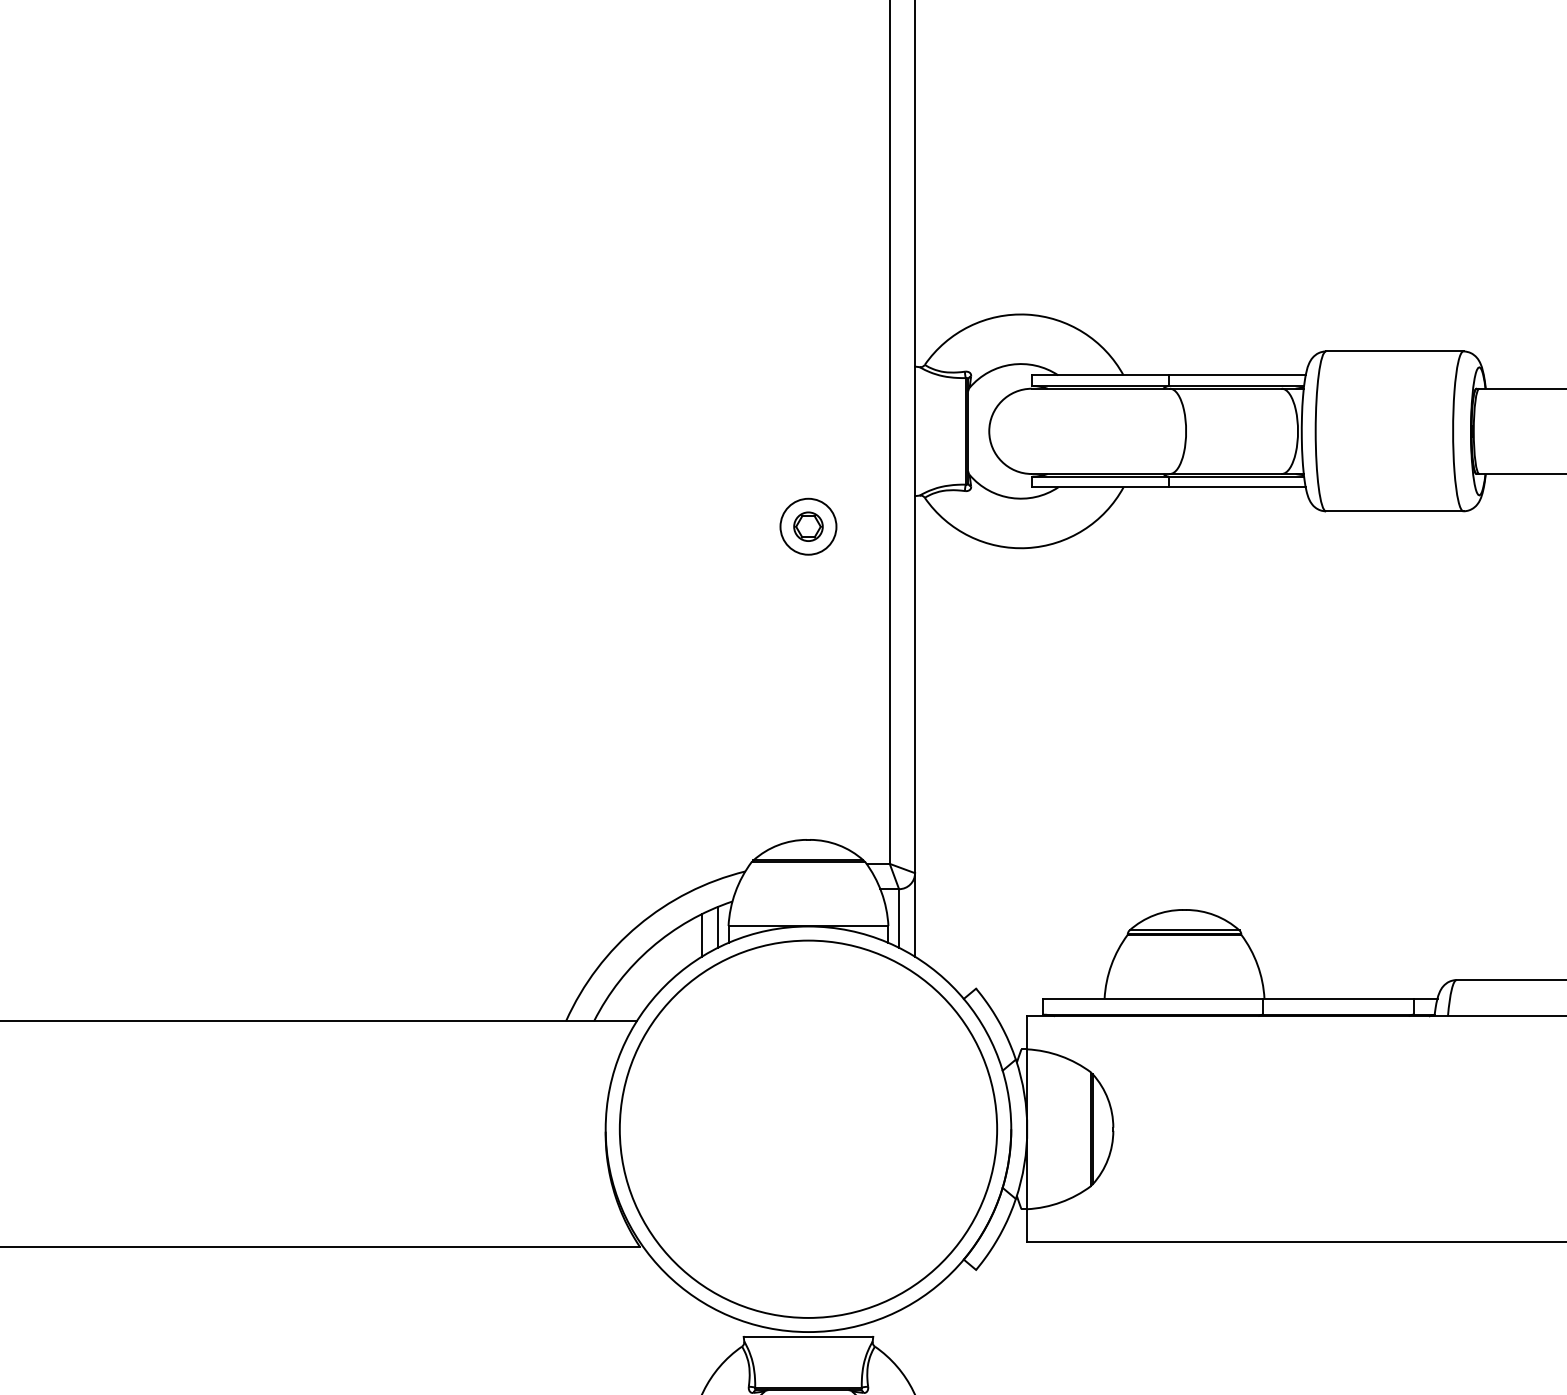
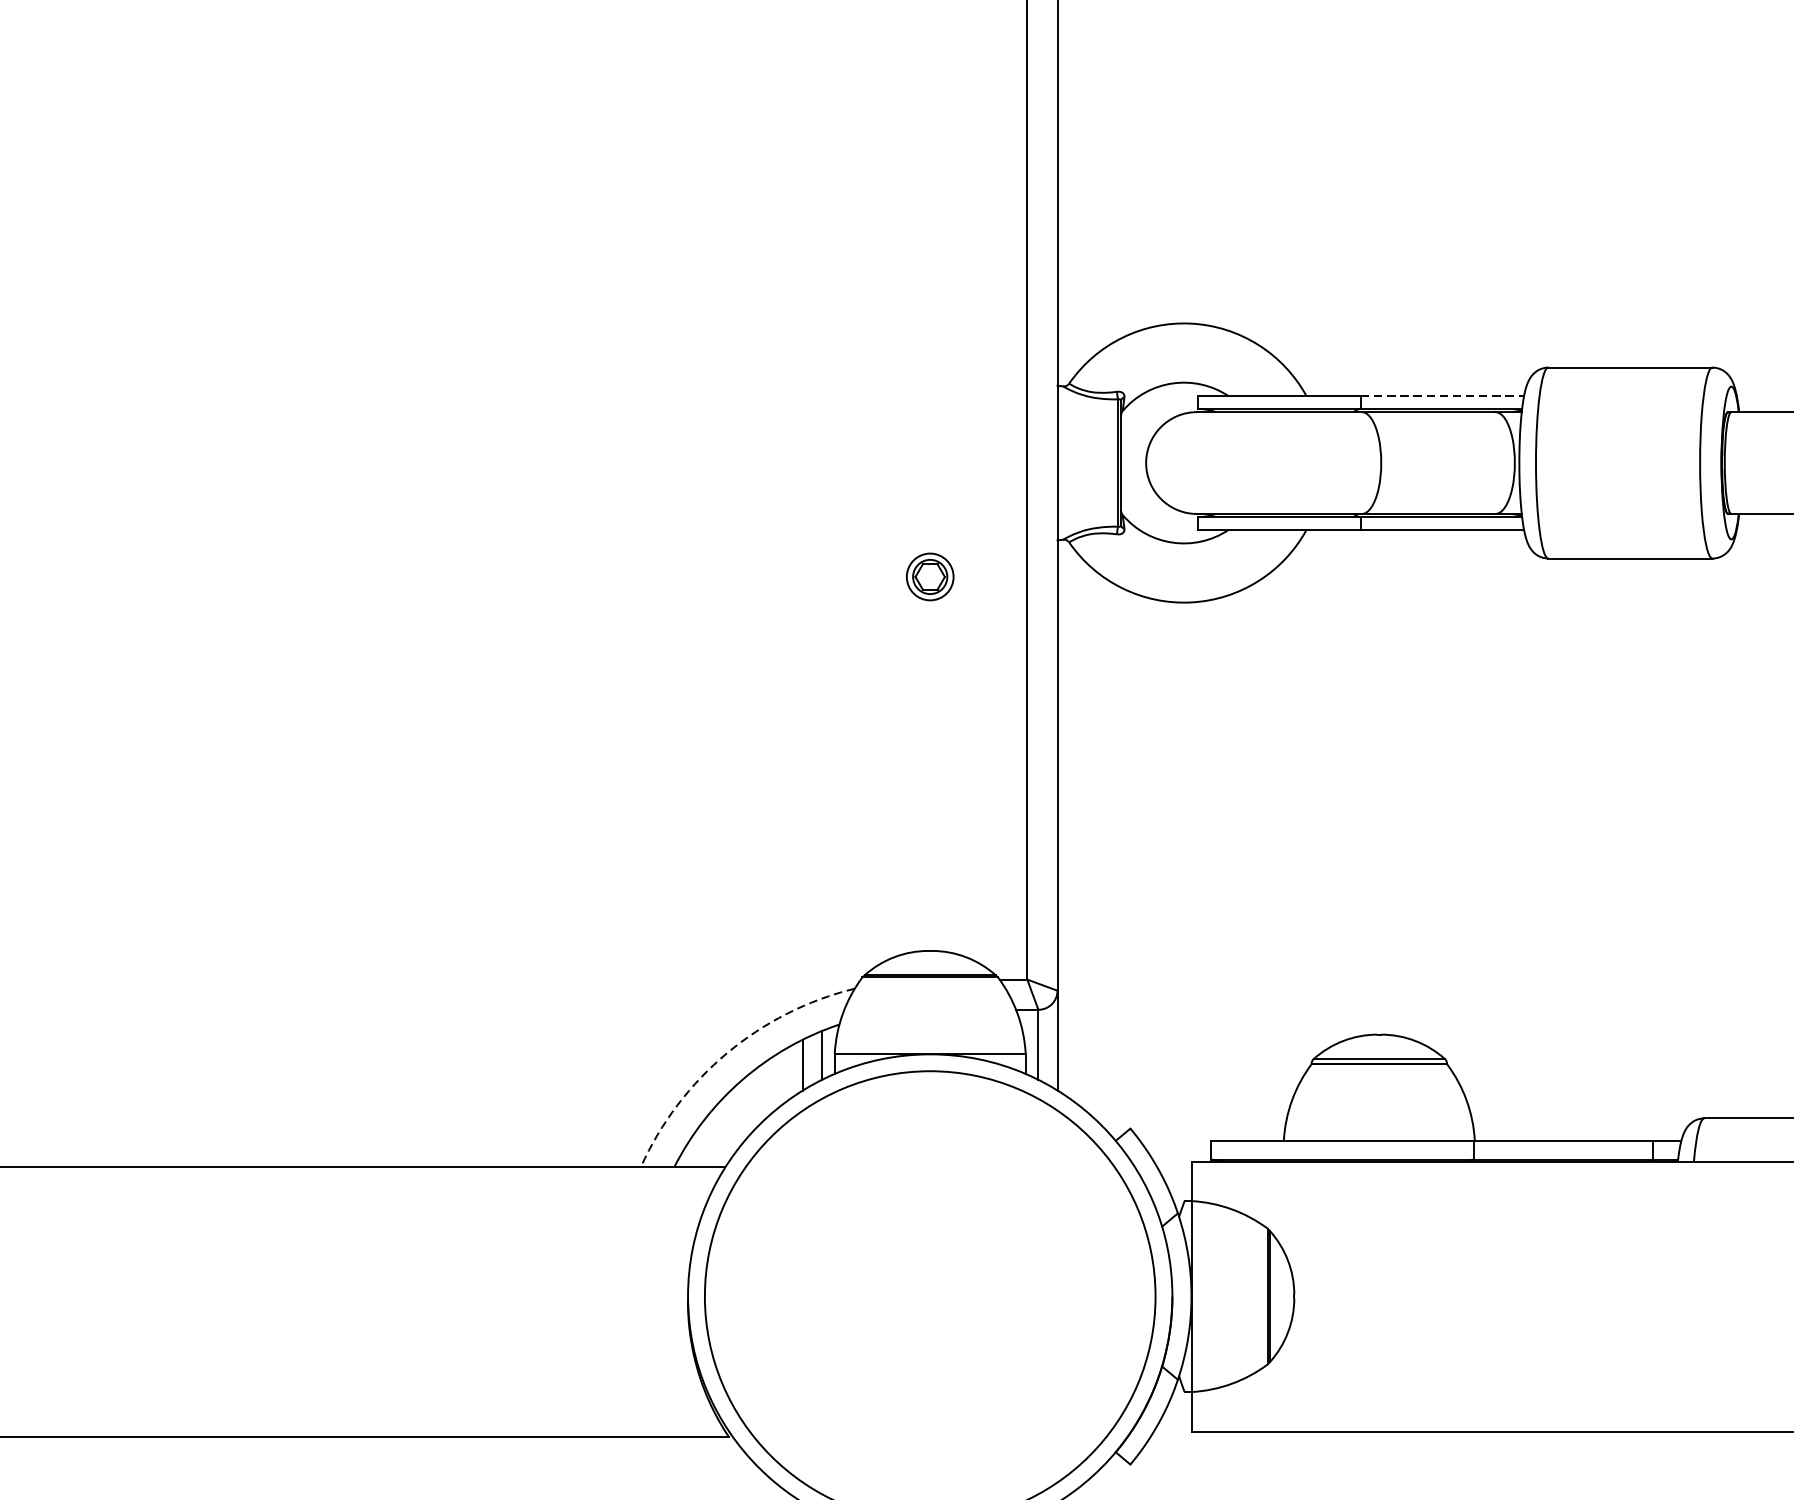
line: (1237, 375) -> (1442, 396), solid -> dashed
circle: (808, 526) -> (930, 576), size x0.7
arc: (638, 925) -> (727, 1053), solid -> dashed

